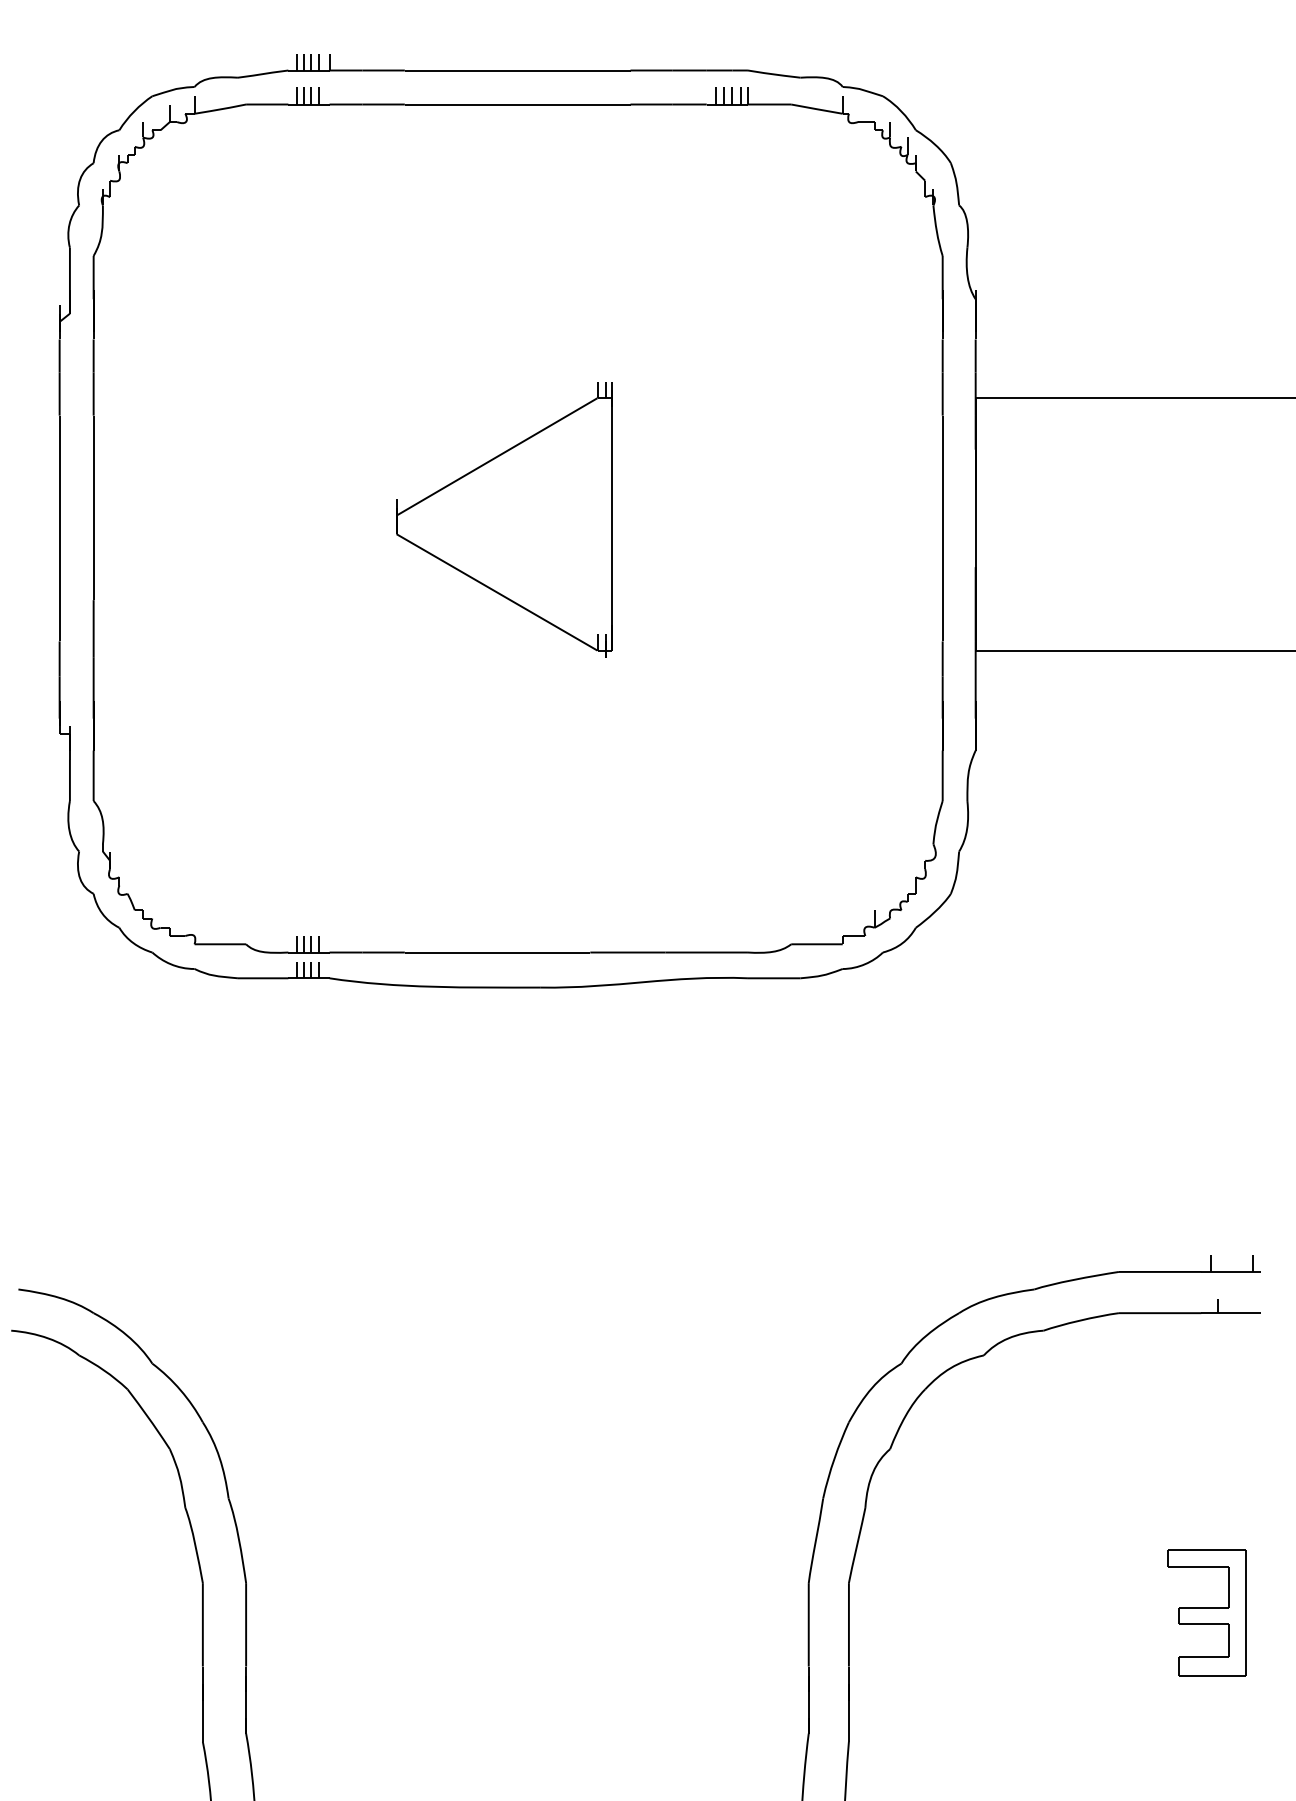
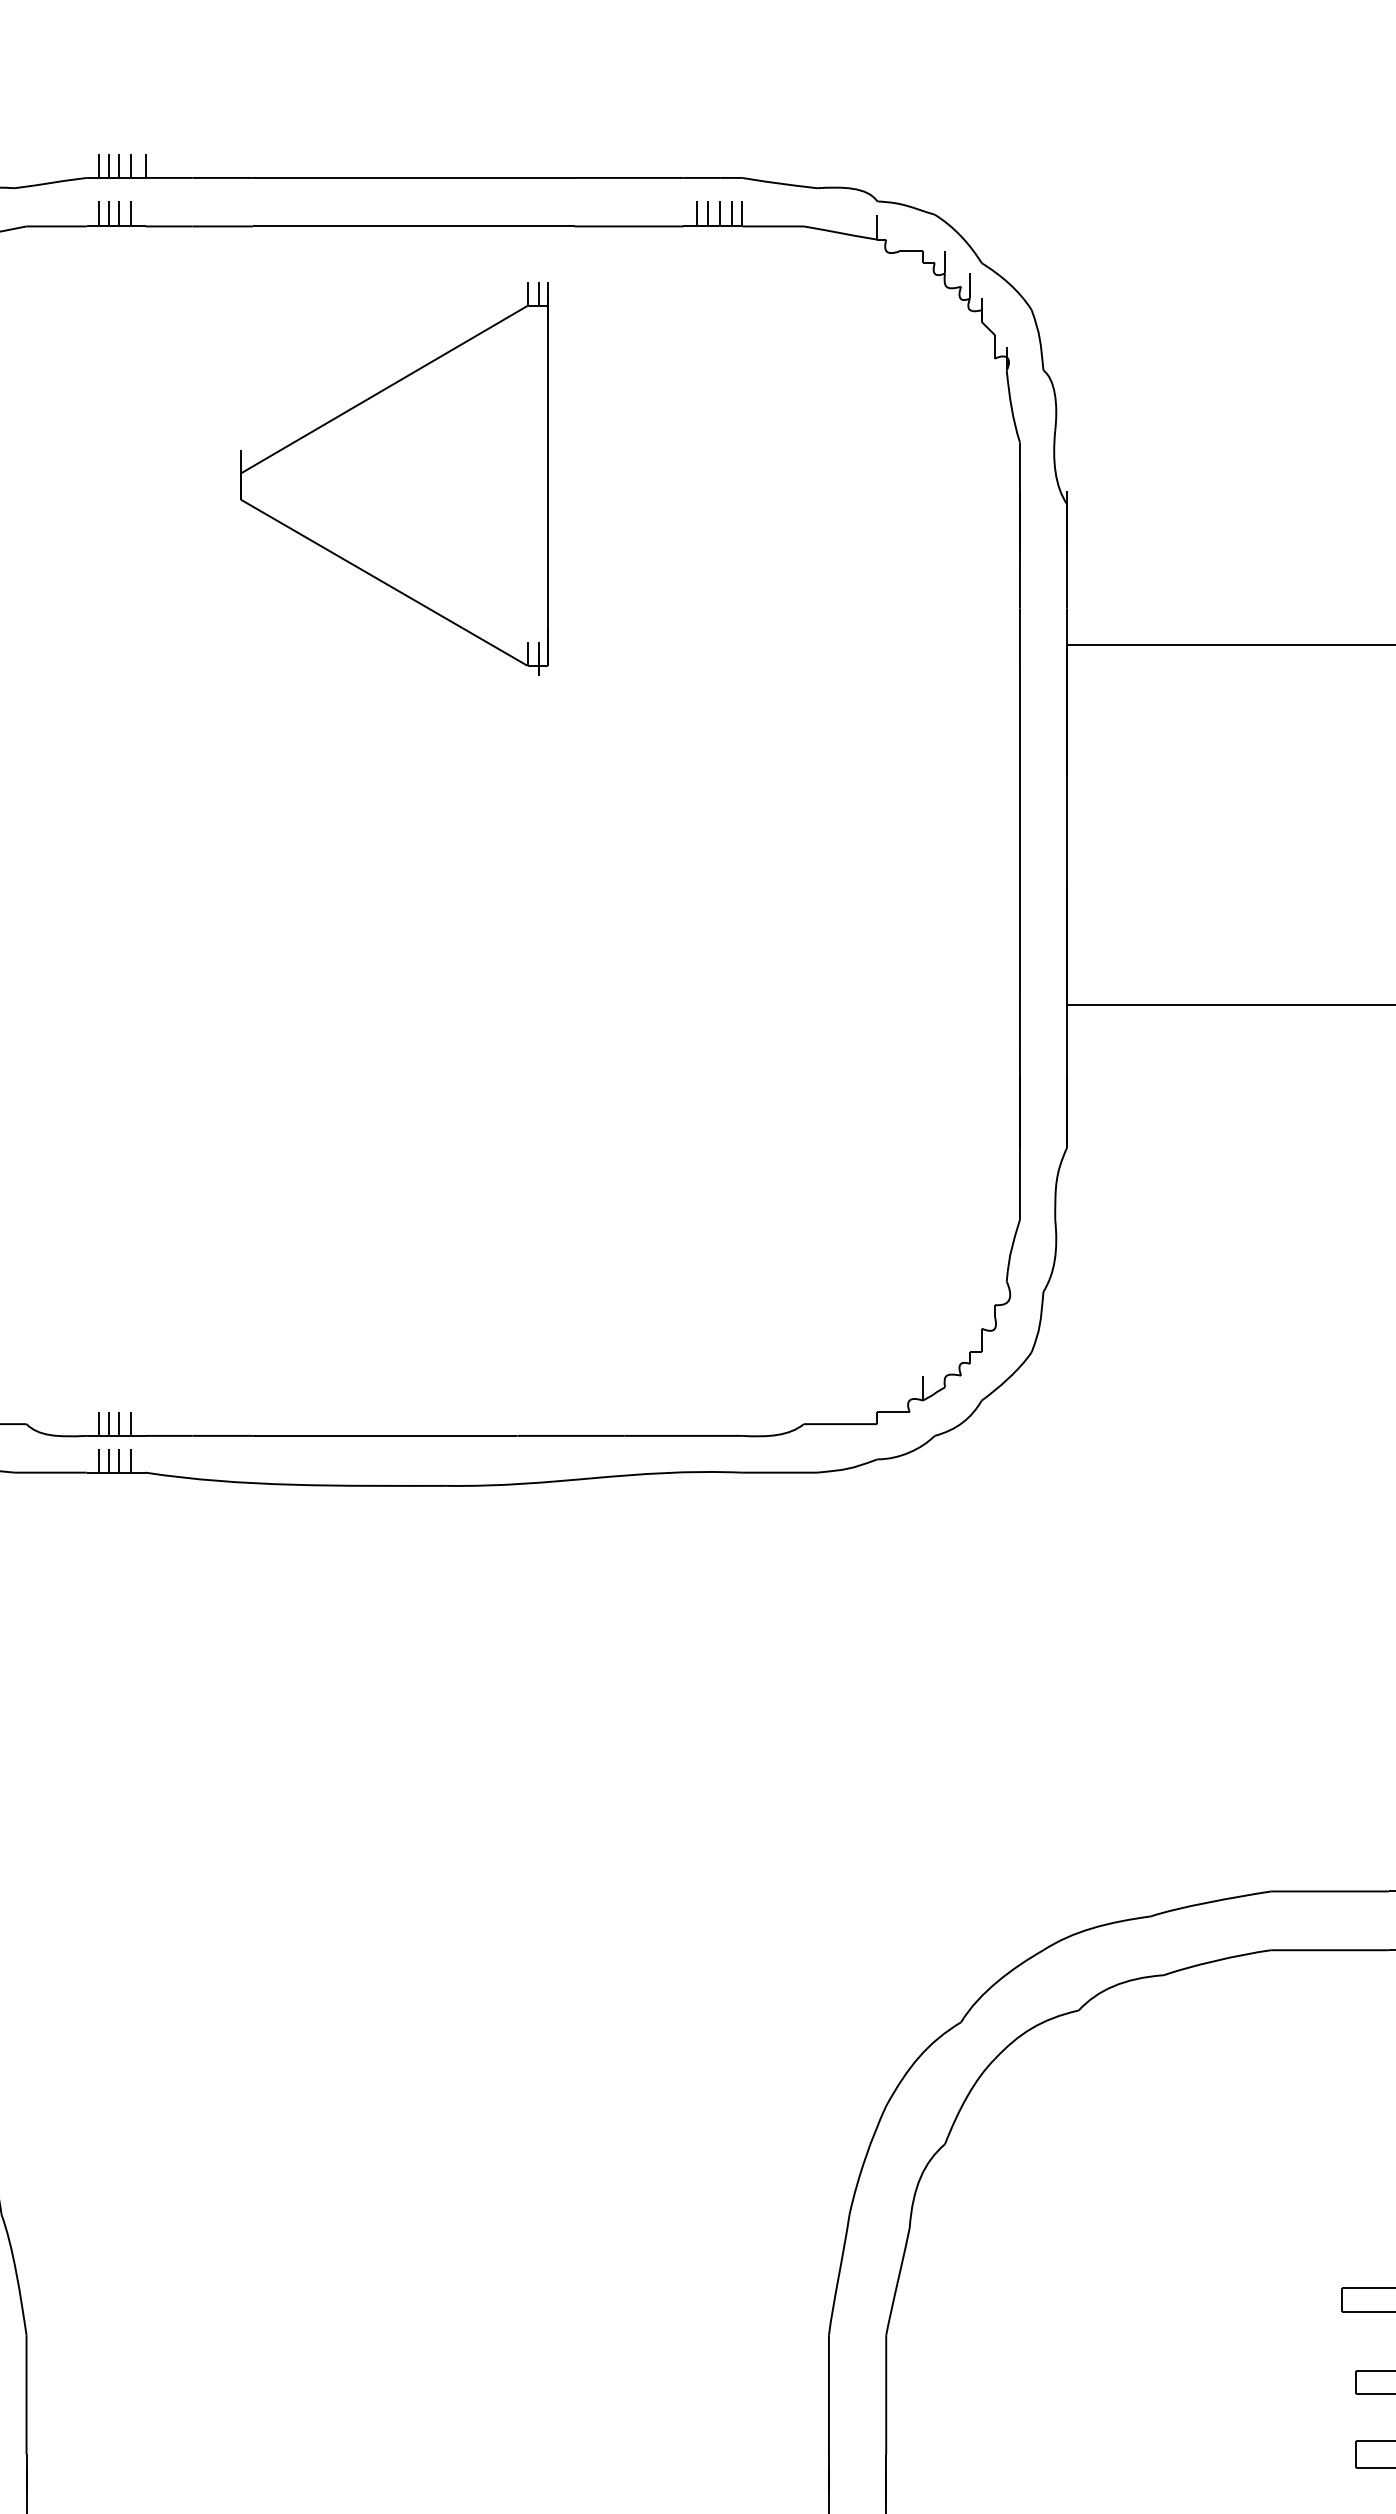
part: (504, 519) -> (395, 478), moved

